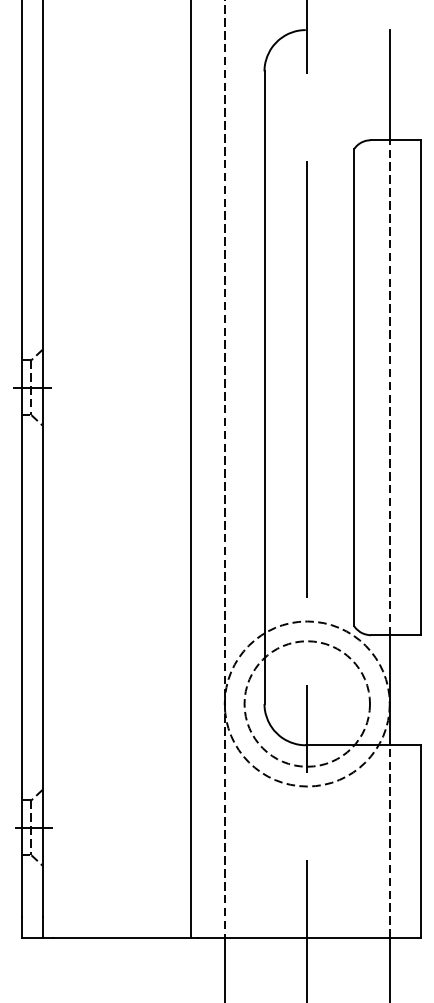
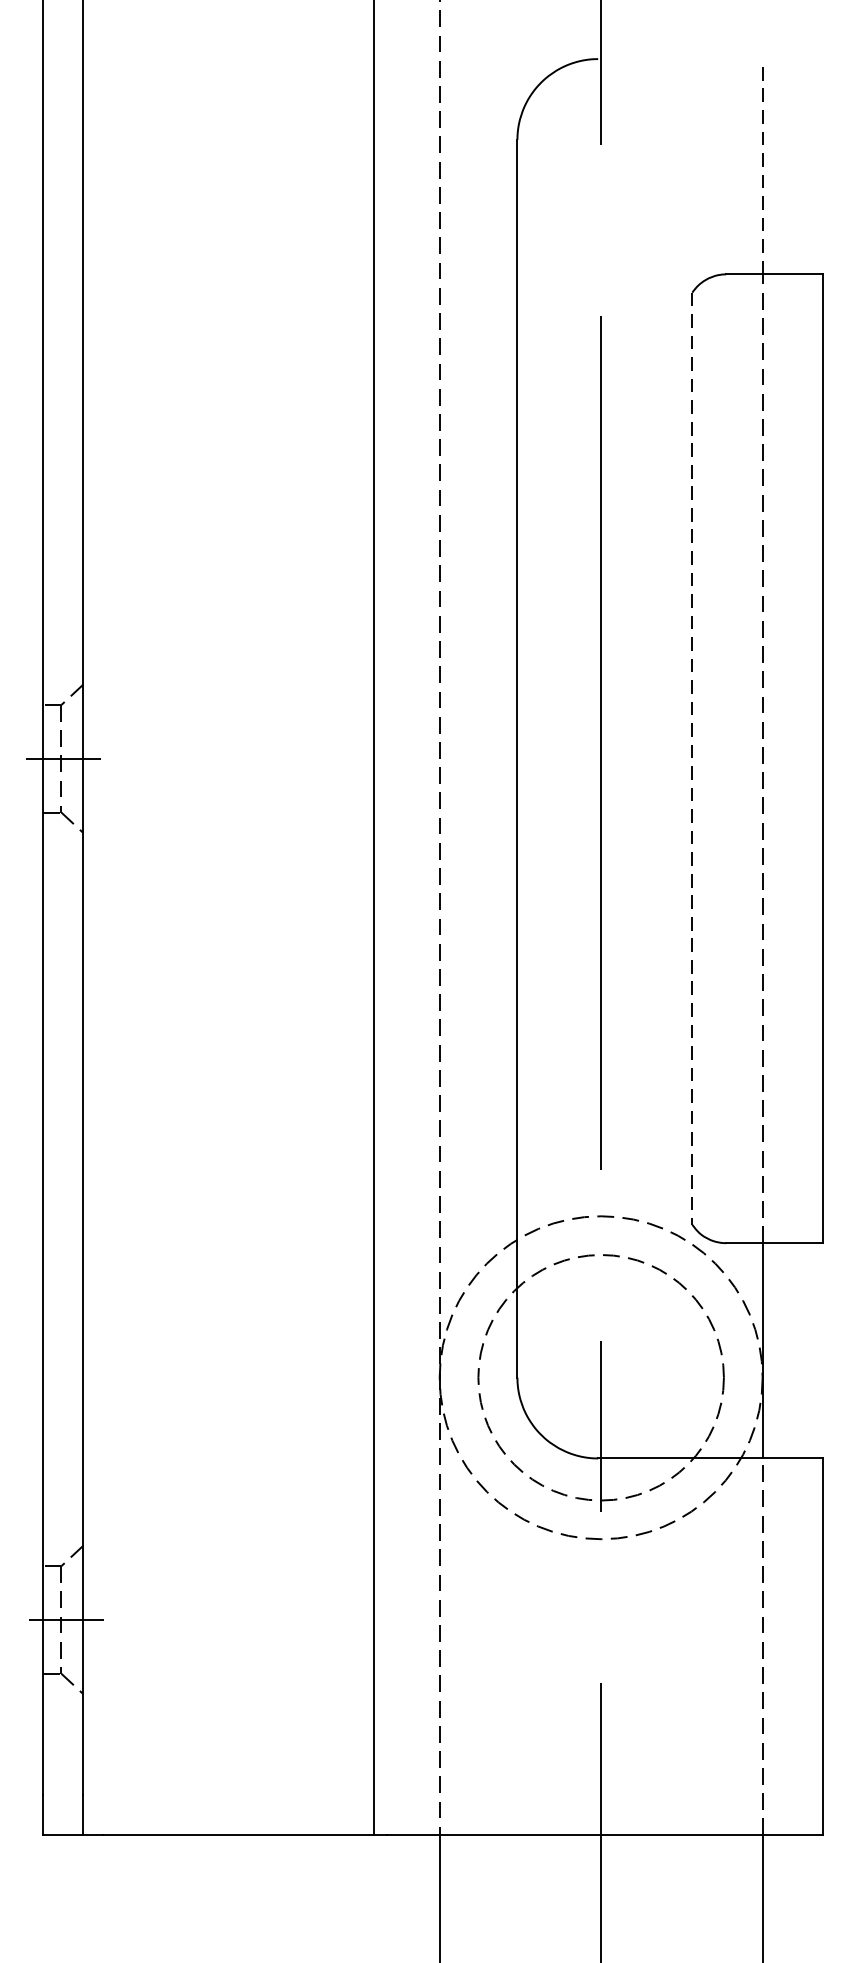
line: (389, 84) -> (762, 165), solid -> dashed
line: (353, 388) -> (691, 760), solid -> dashed

